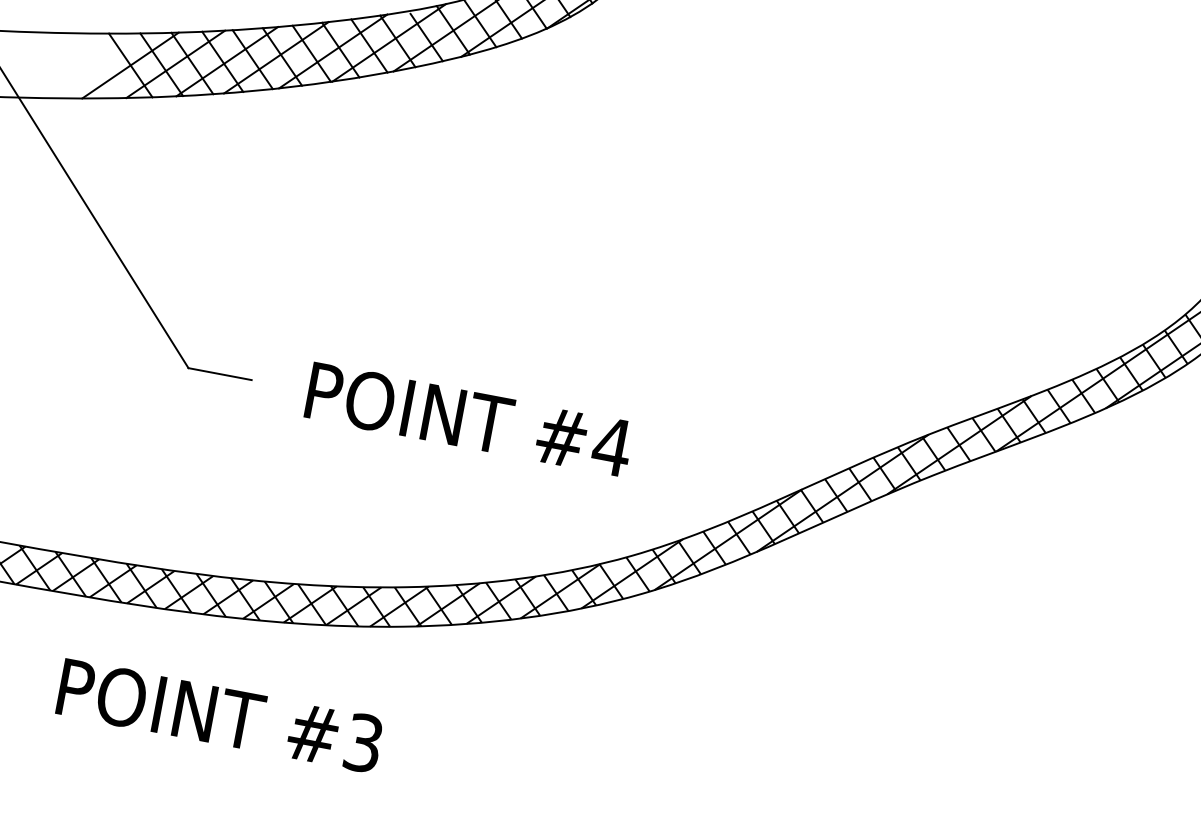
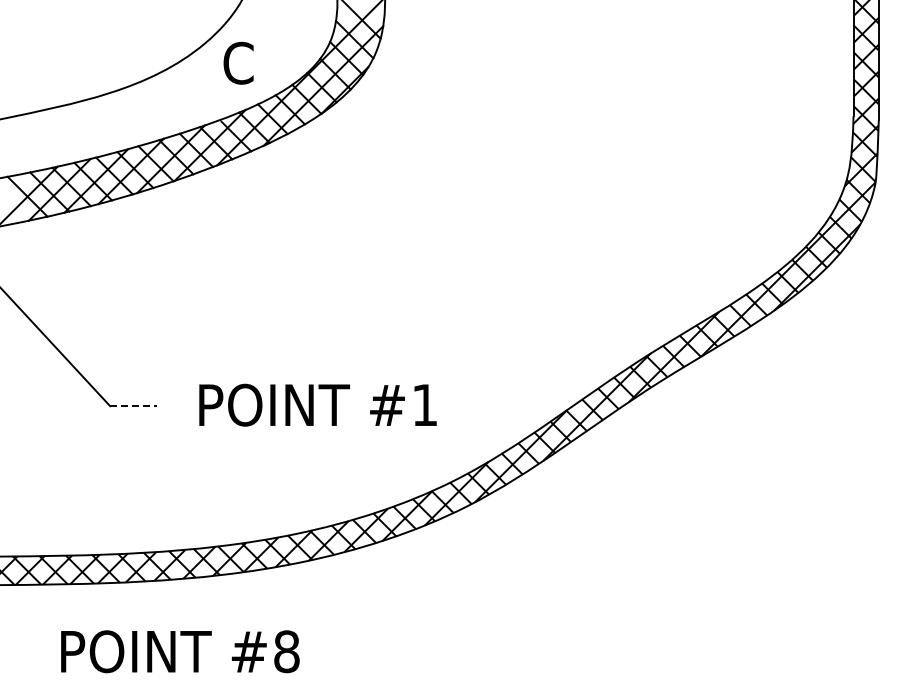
line: (221, 374) -> (134, 406), solid -> dashed
text: (611, 445) -> (424, 404), #4 -> #1
text: (363, 742) -> (286, 651), #3 -> #8

